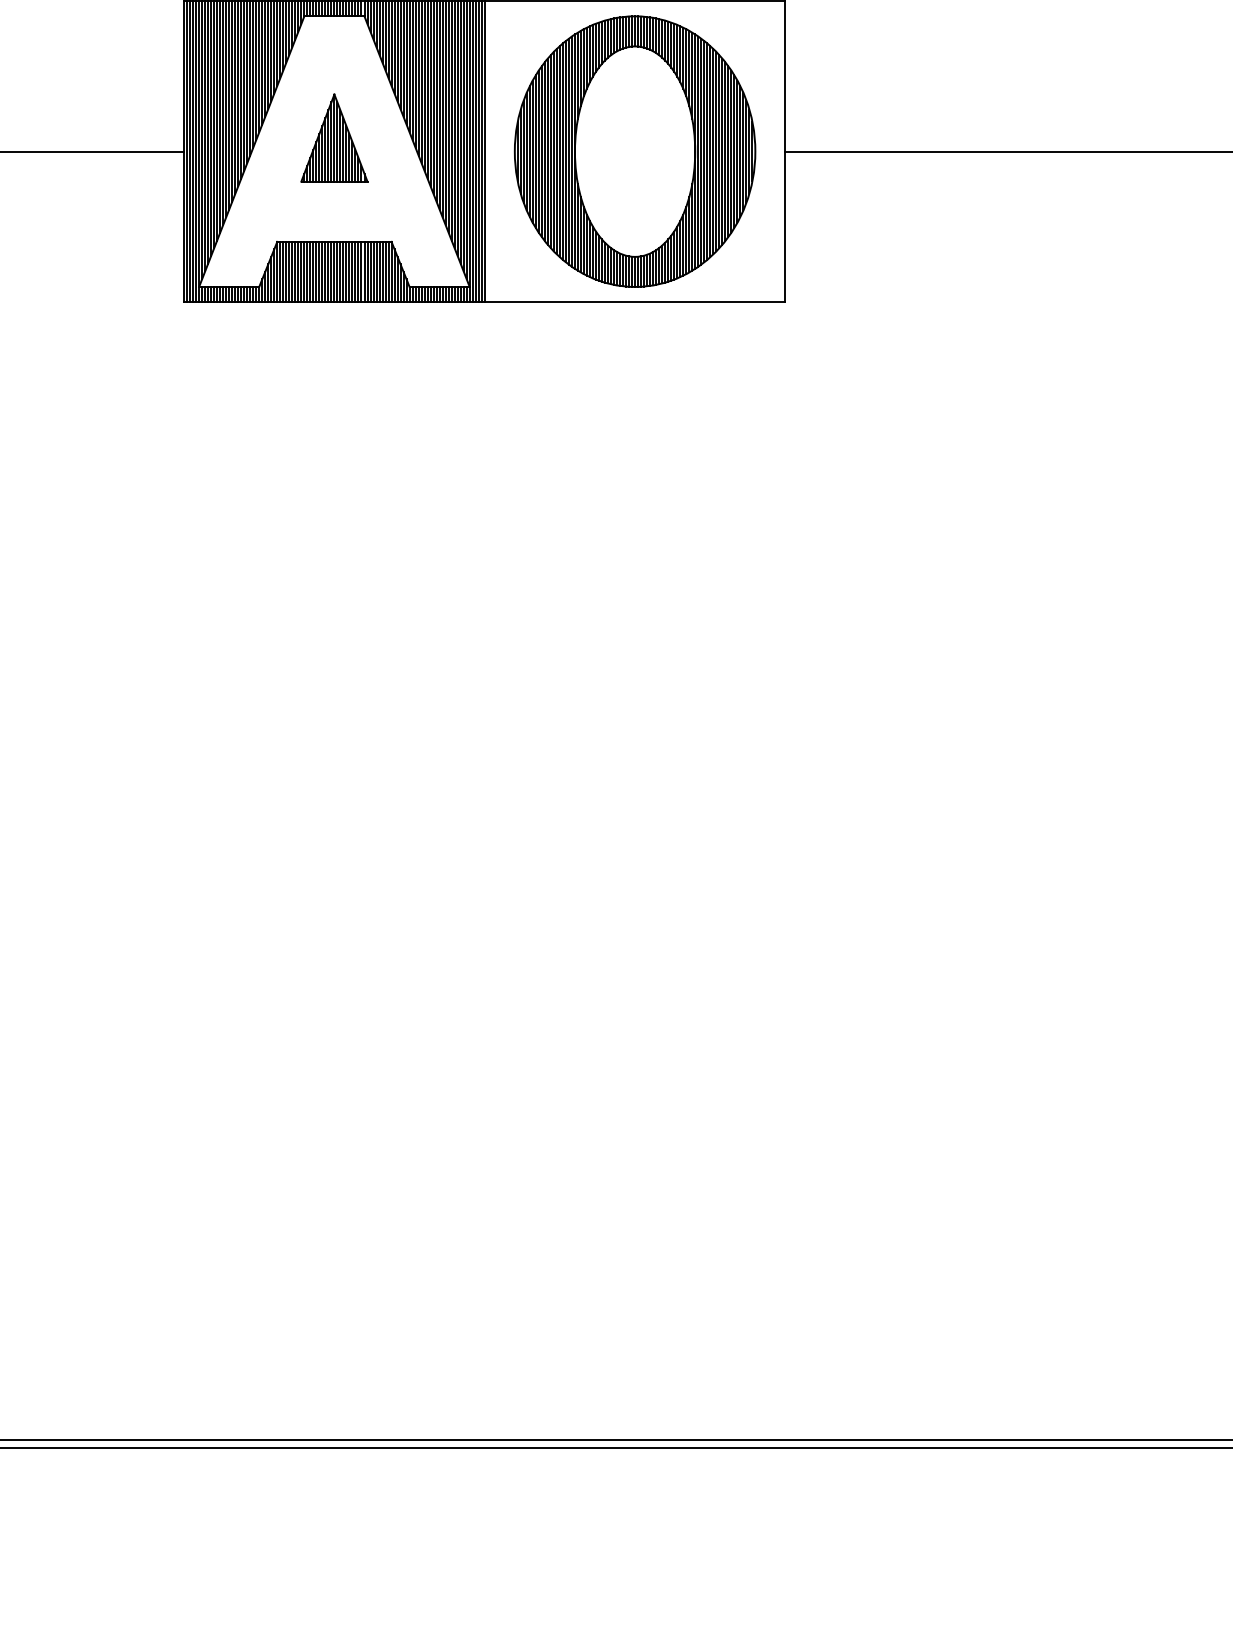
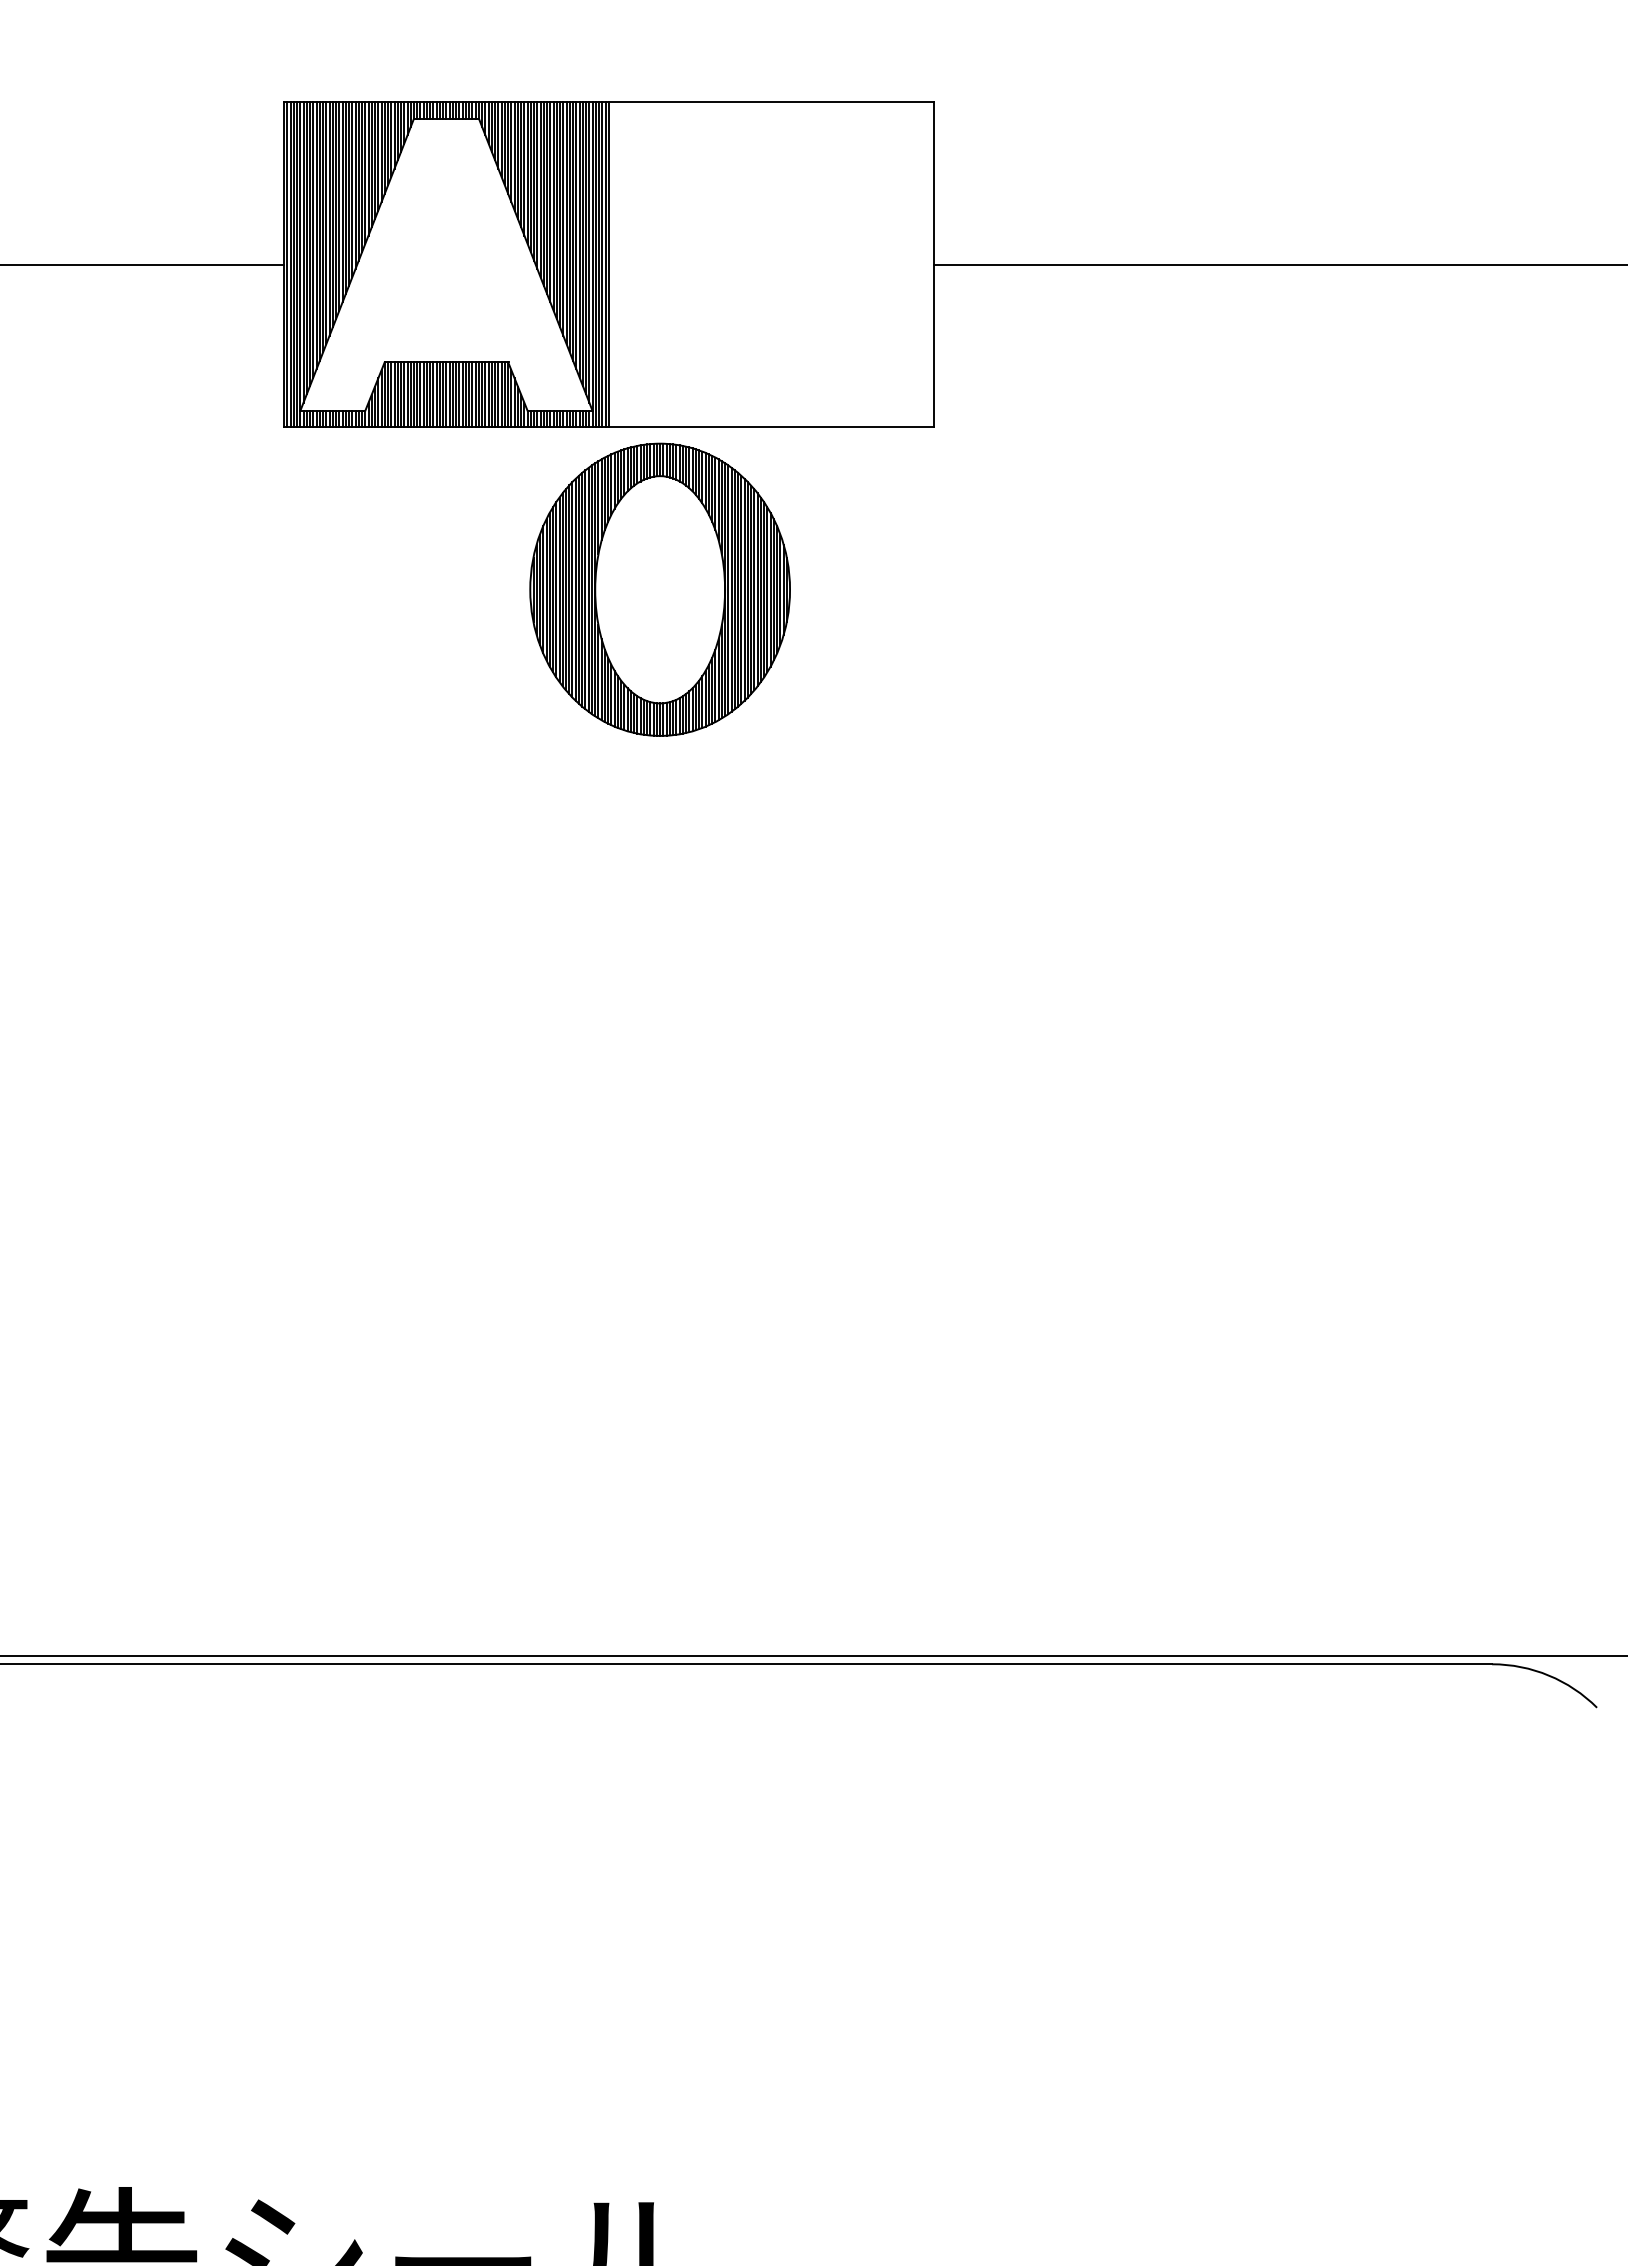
part: (334, 138) -> (446, 250), removed
part: (634, 151) -> (659, 589), moved

